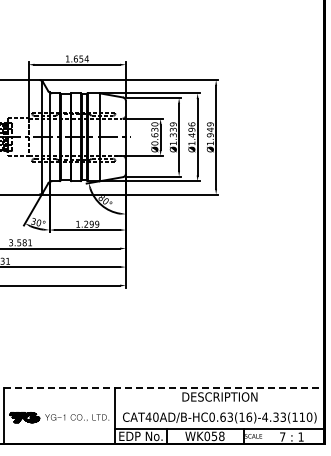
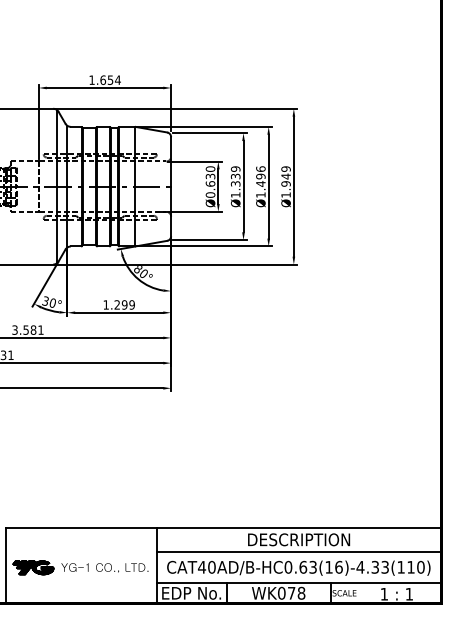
line: (165, 388) -> (225, 528), dashed -> solid
line: (219, 405) -> (298, 551), added
text: (214, 436) -> (291, 593), WK058 -> WK078
text: (282, 436) -> (384, 593), 7 -> 1

